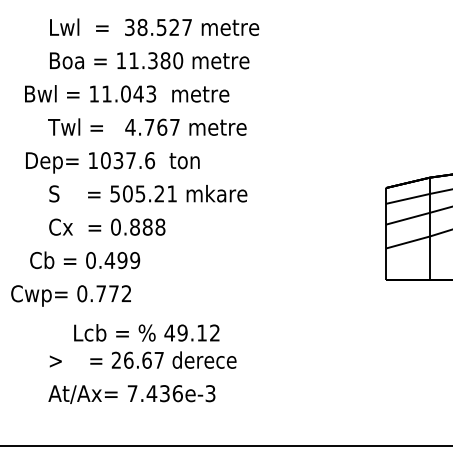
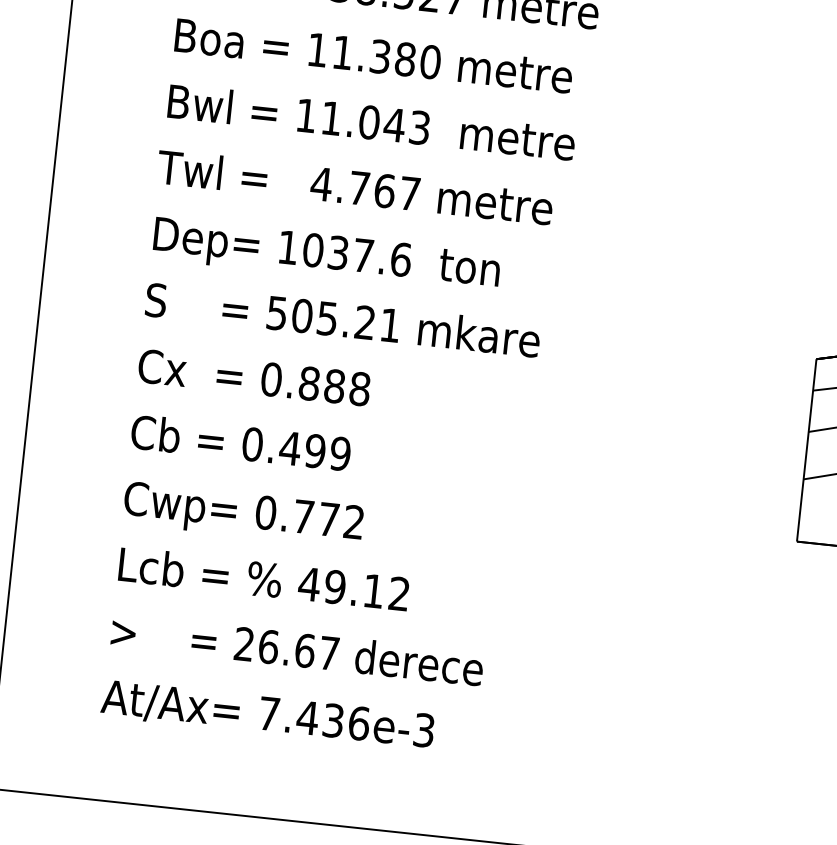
text: (127, 93) -> (372, 121), moved
text: (112, 162) -> (326, 255), moved
text: (85, 259) -> (241, 441), moved
text: (70, 295) -> (242, 513), moved
text: (146, 332) -> (263, 578), moved

